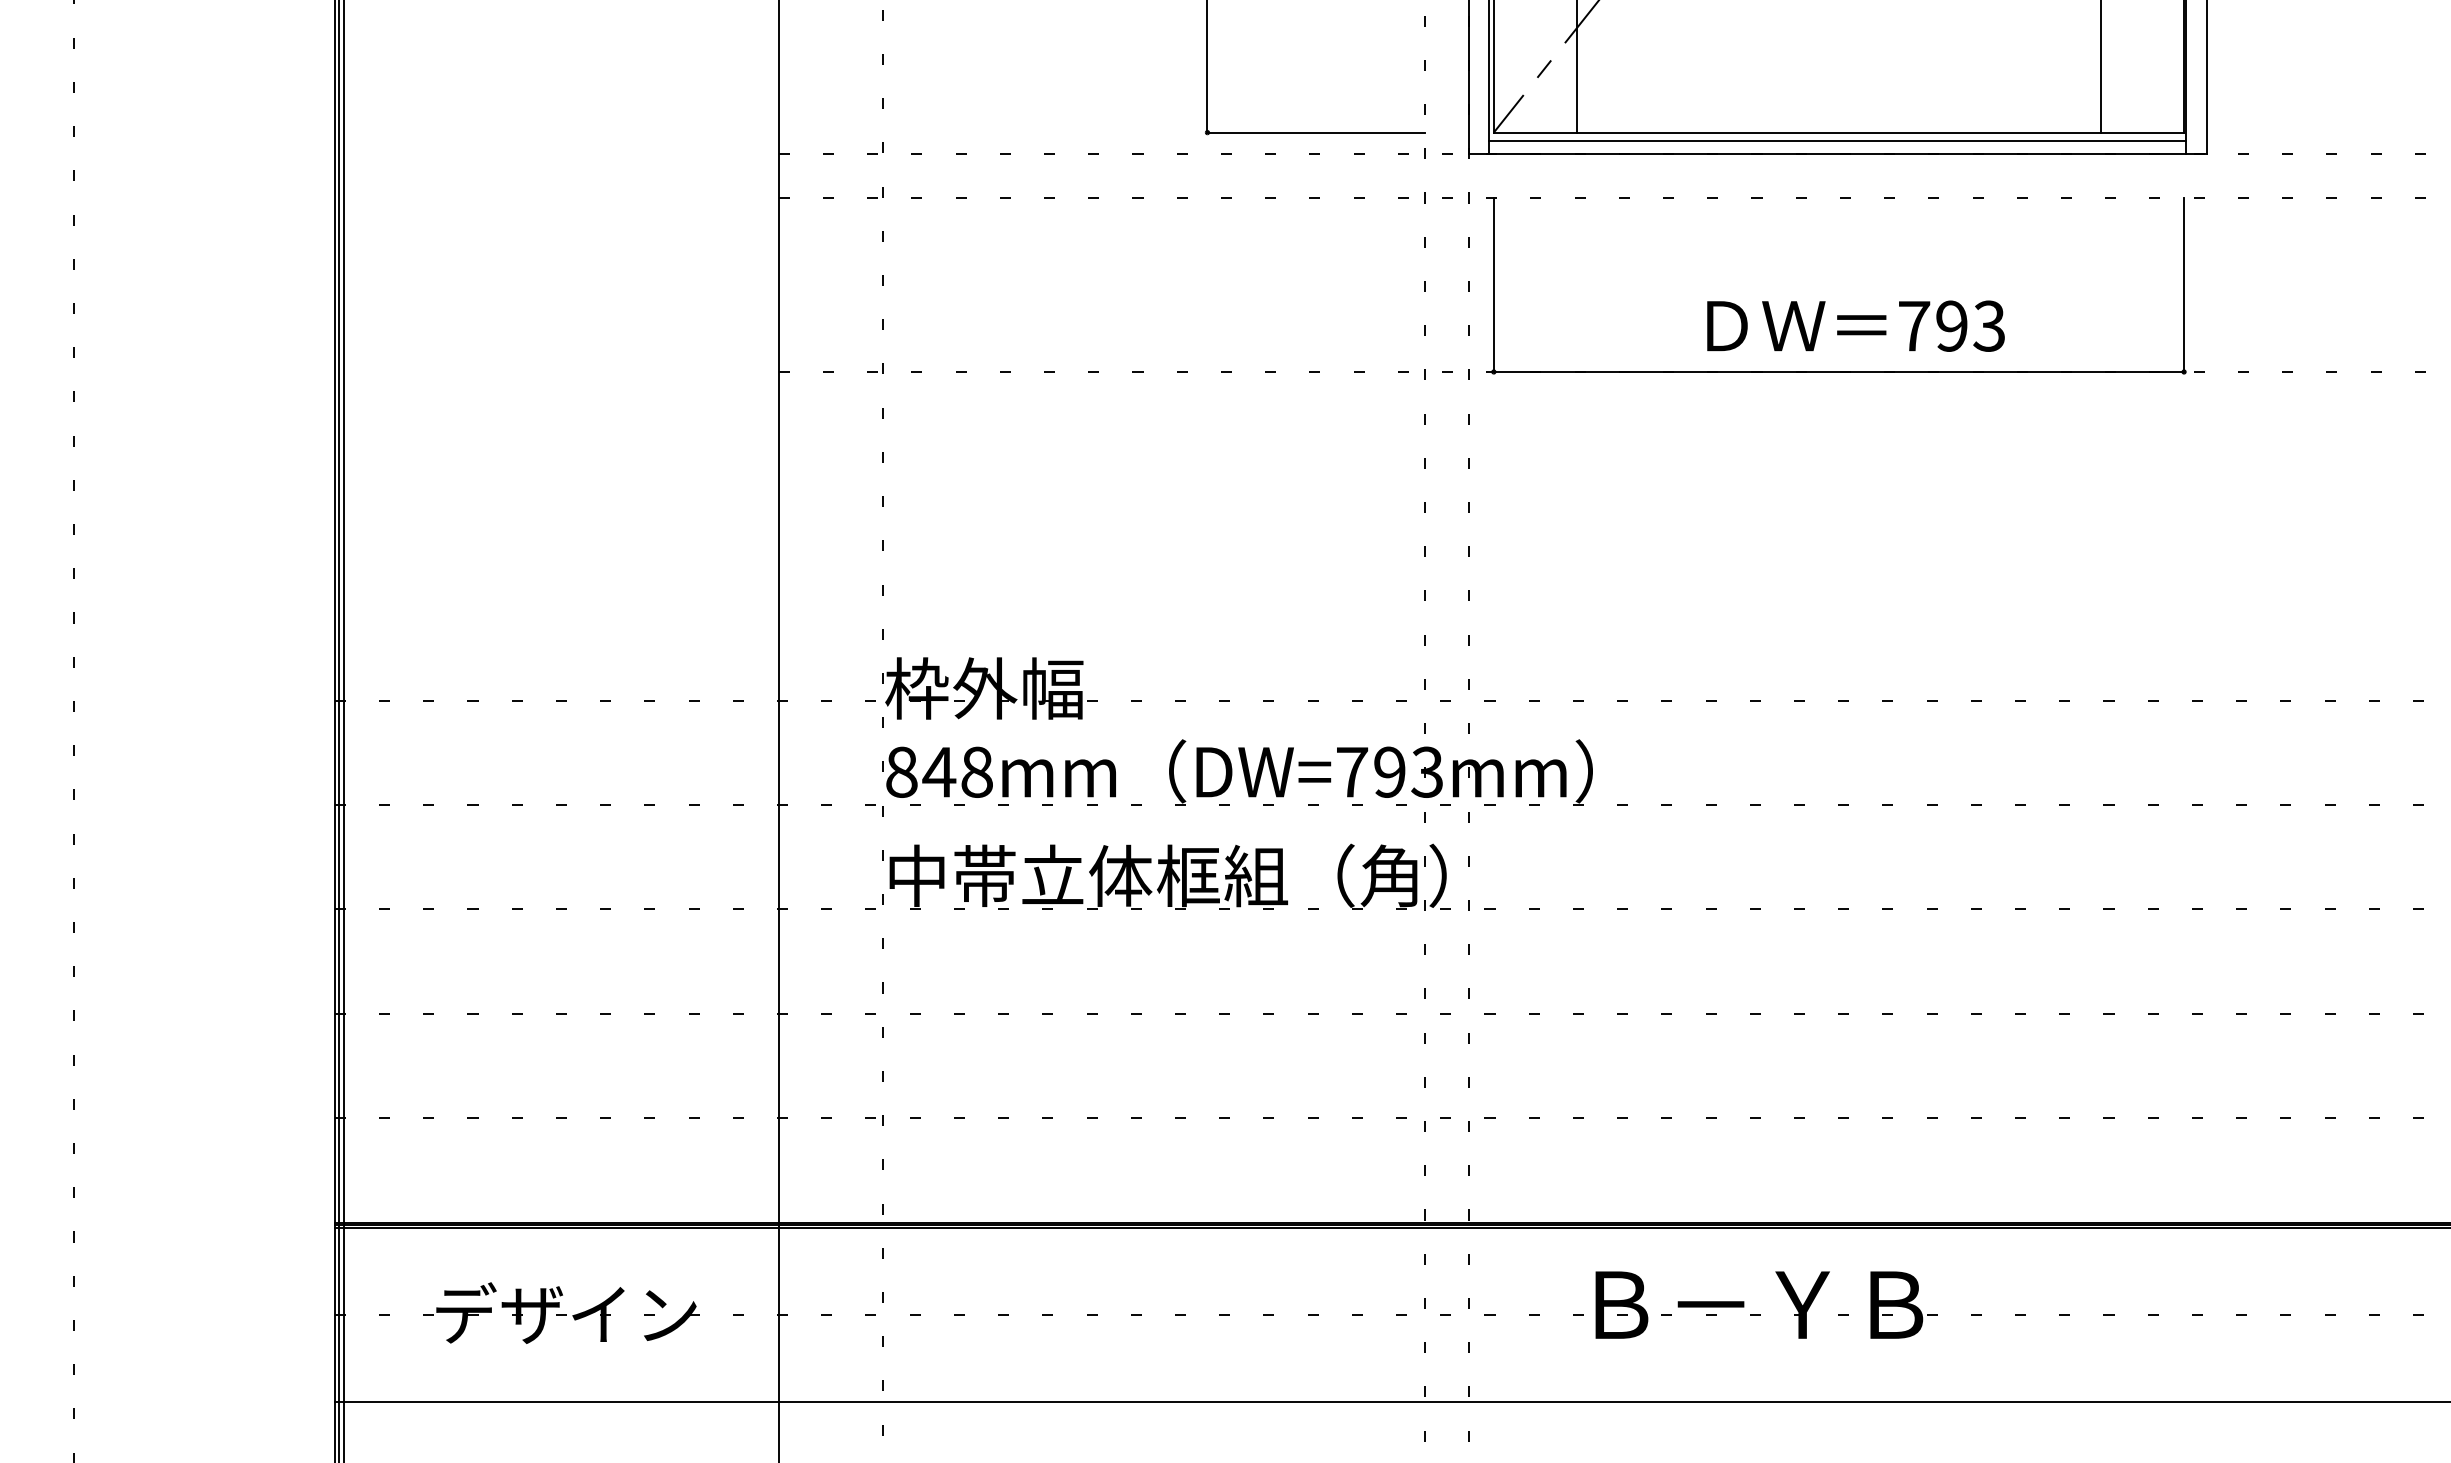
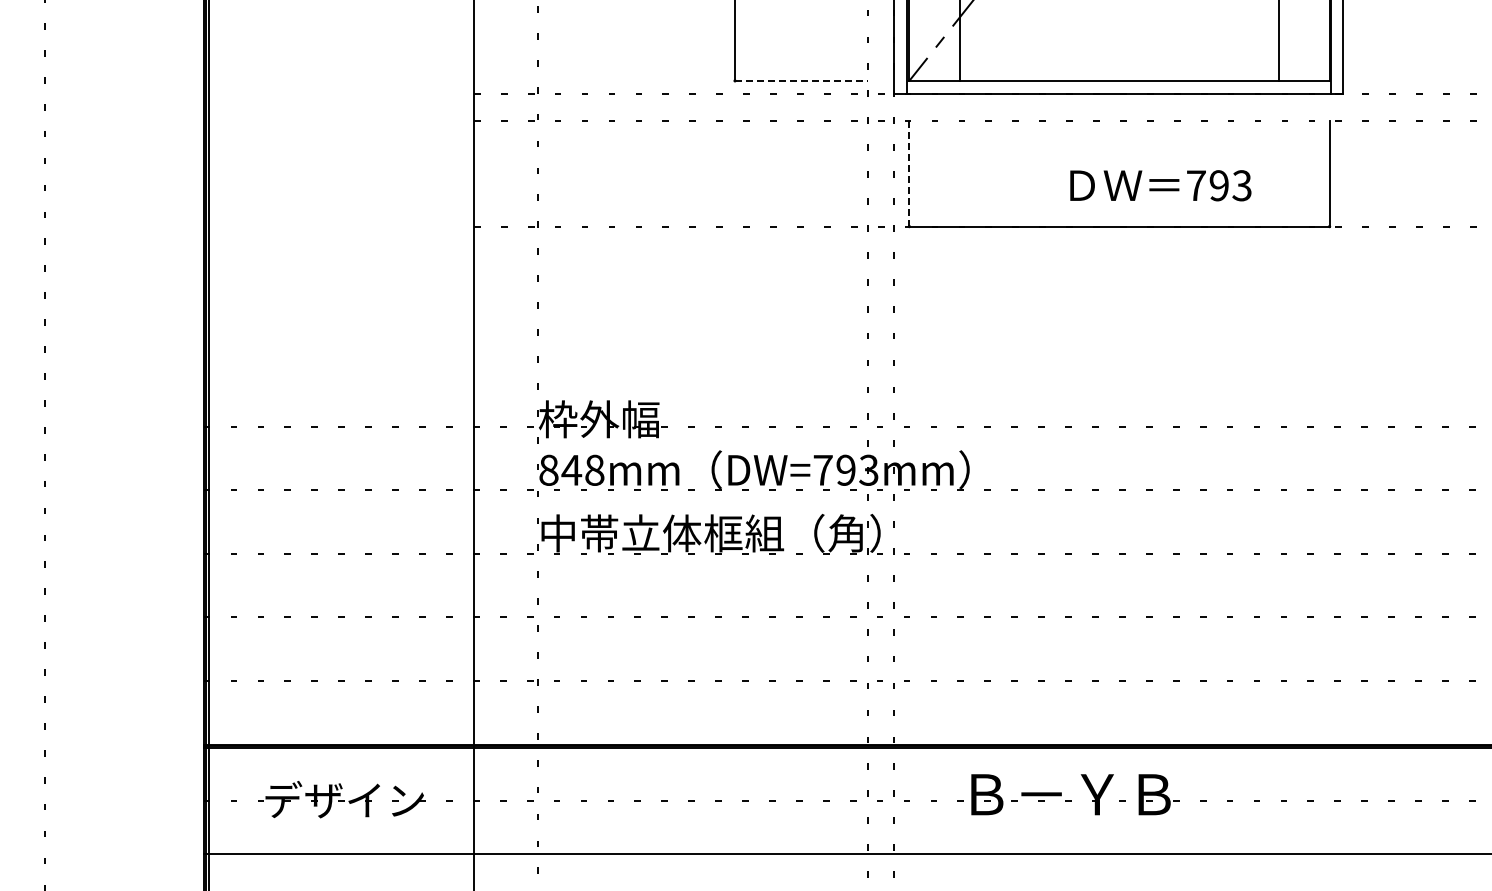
line: (1316, 131) -> (801, 80), solid -> dashed
line: (1837, 141) -> (1118, 86), removed
line: (1494, 284) -> (909, 173), solid -> dashed
text: (1855, 325) -> (1160, 185), moved

